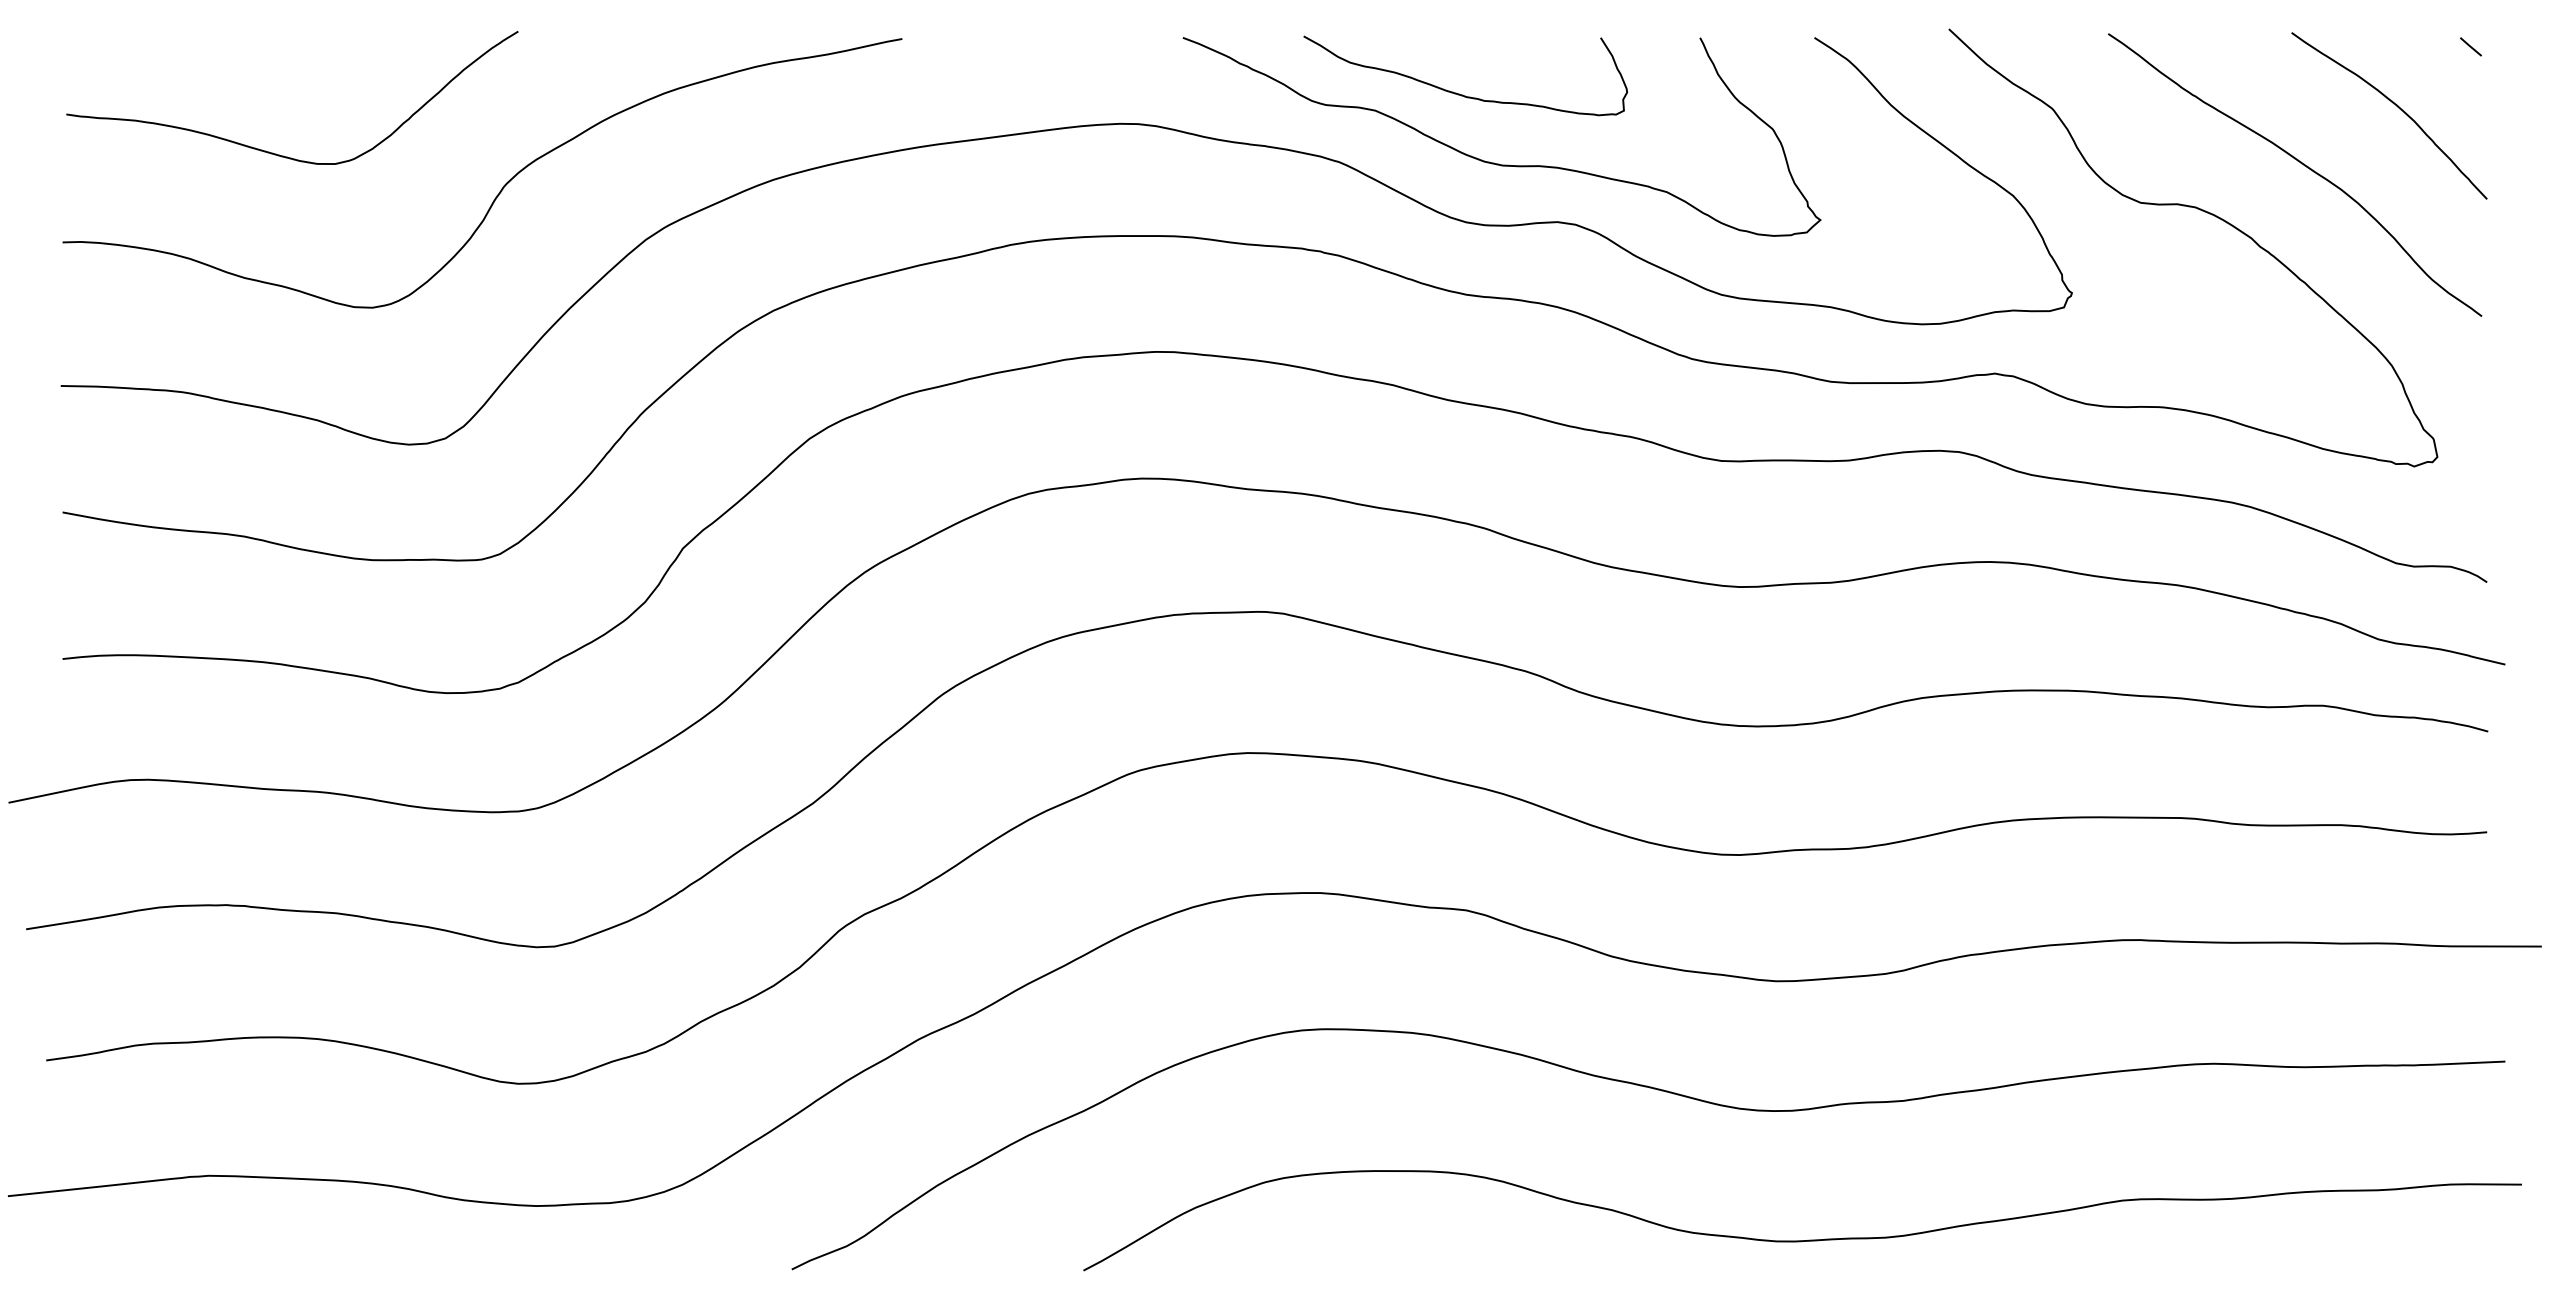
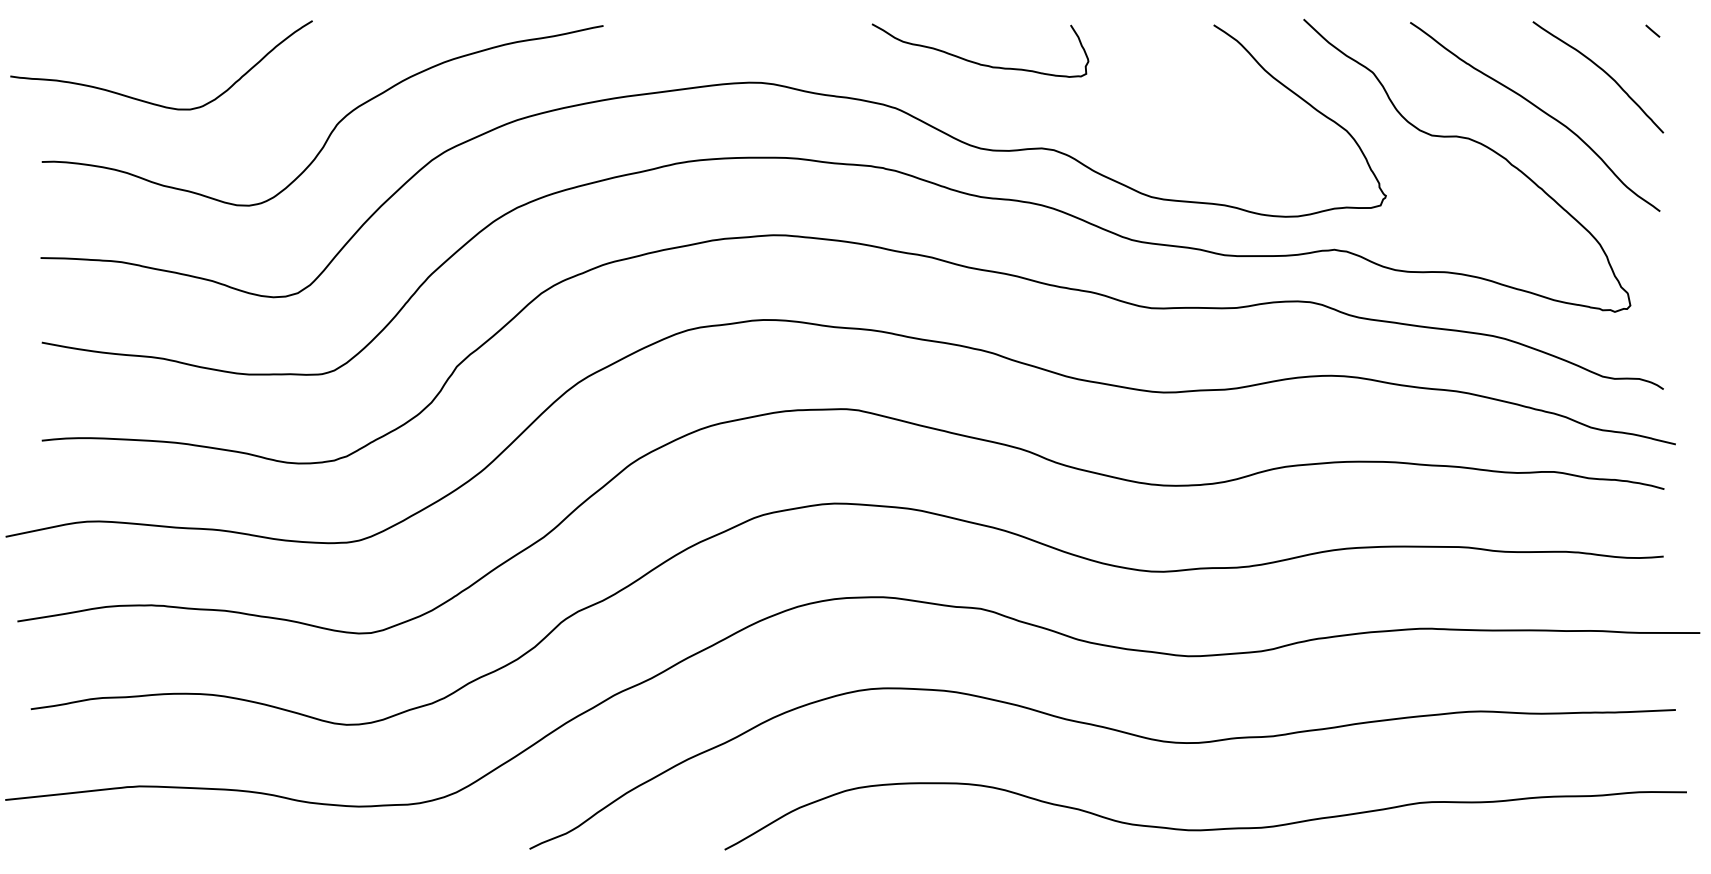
curve: (278, 153) -> (152, 102), moved
curve: (1497, 162) -> (1001, 108), removed

